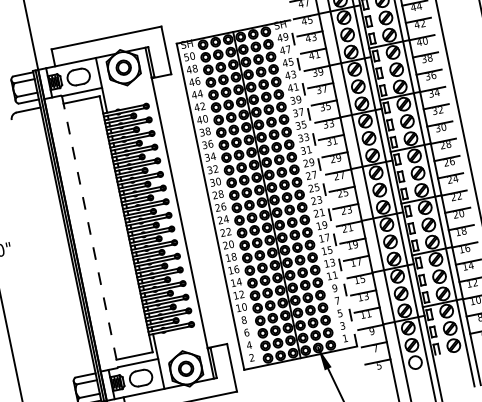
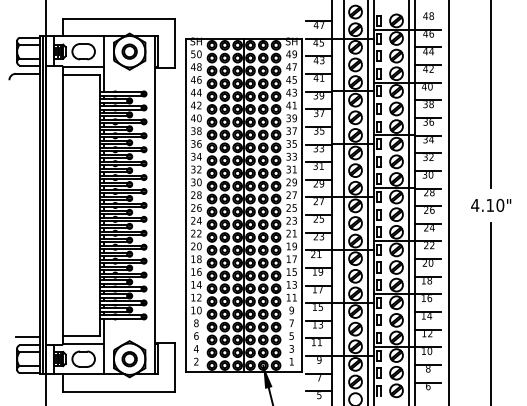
line: (323, 183) -> (301, 205), dashed -> solid
line: (90, 231) -> (63, 205), dashed -> solid
line: (81, 368) -> (27, 337), added

